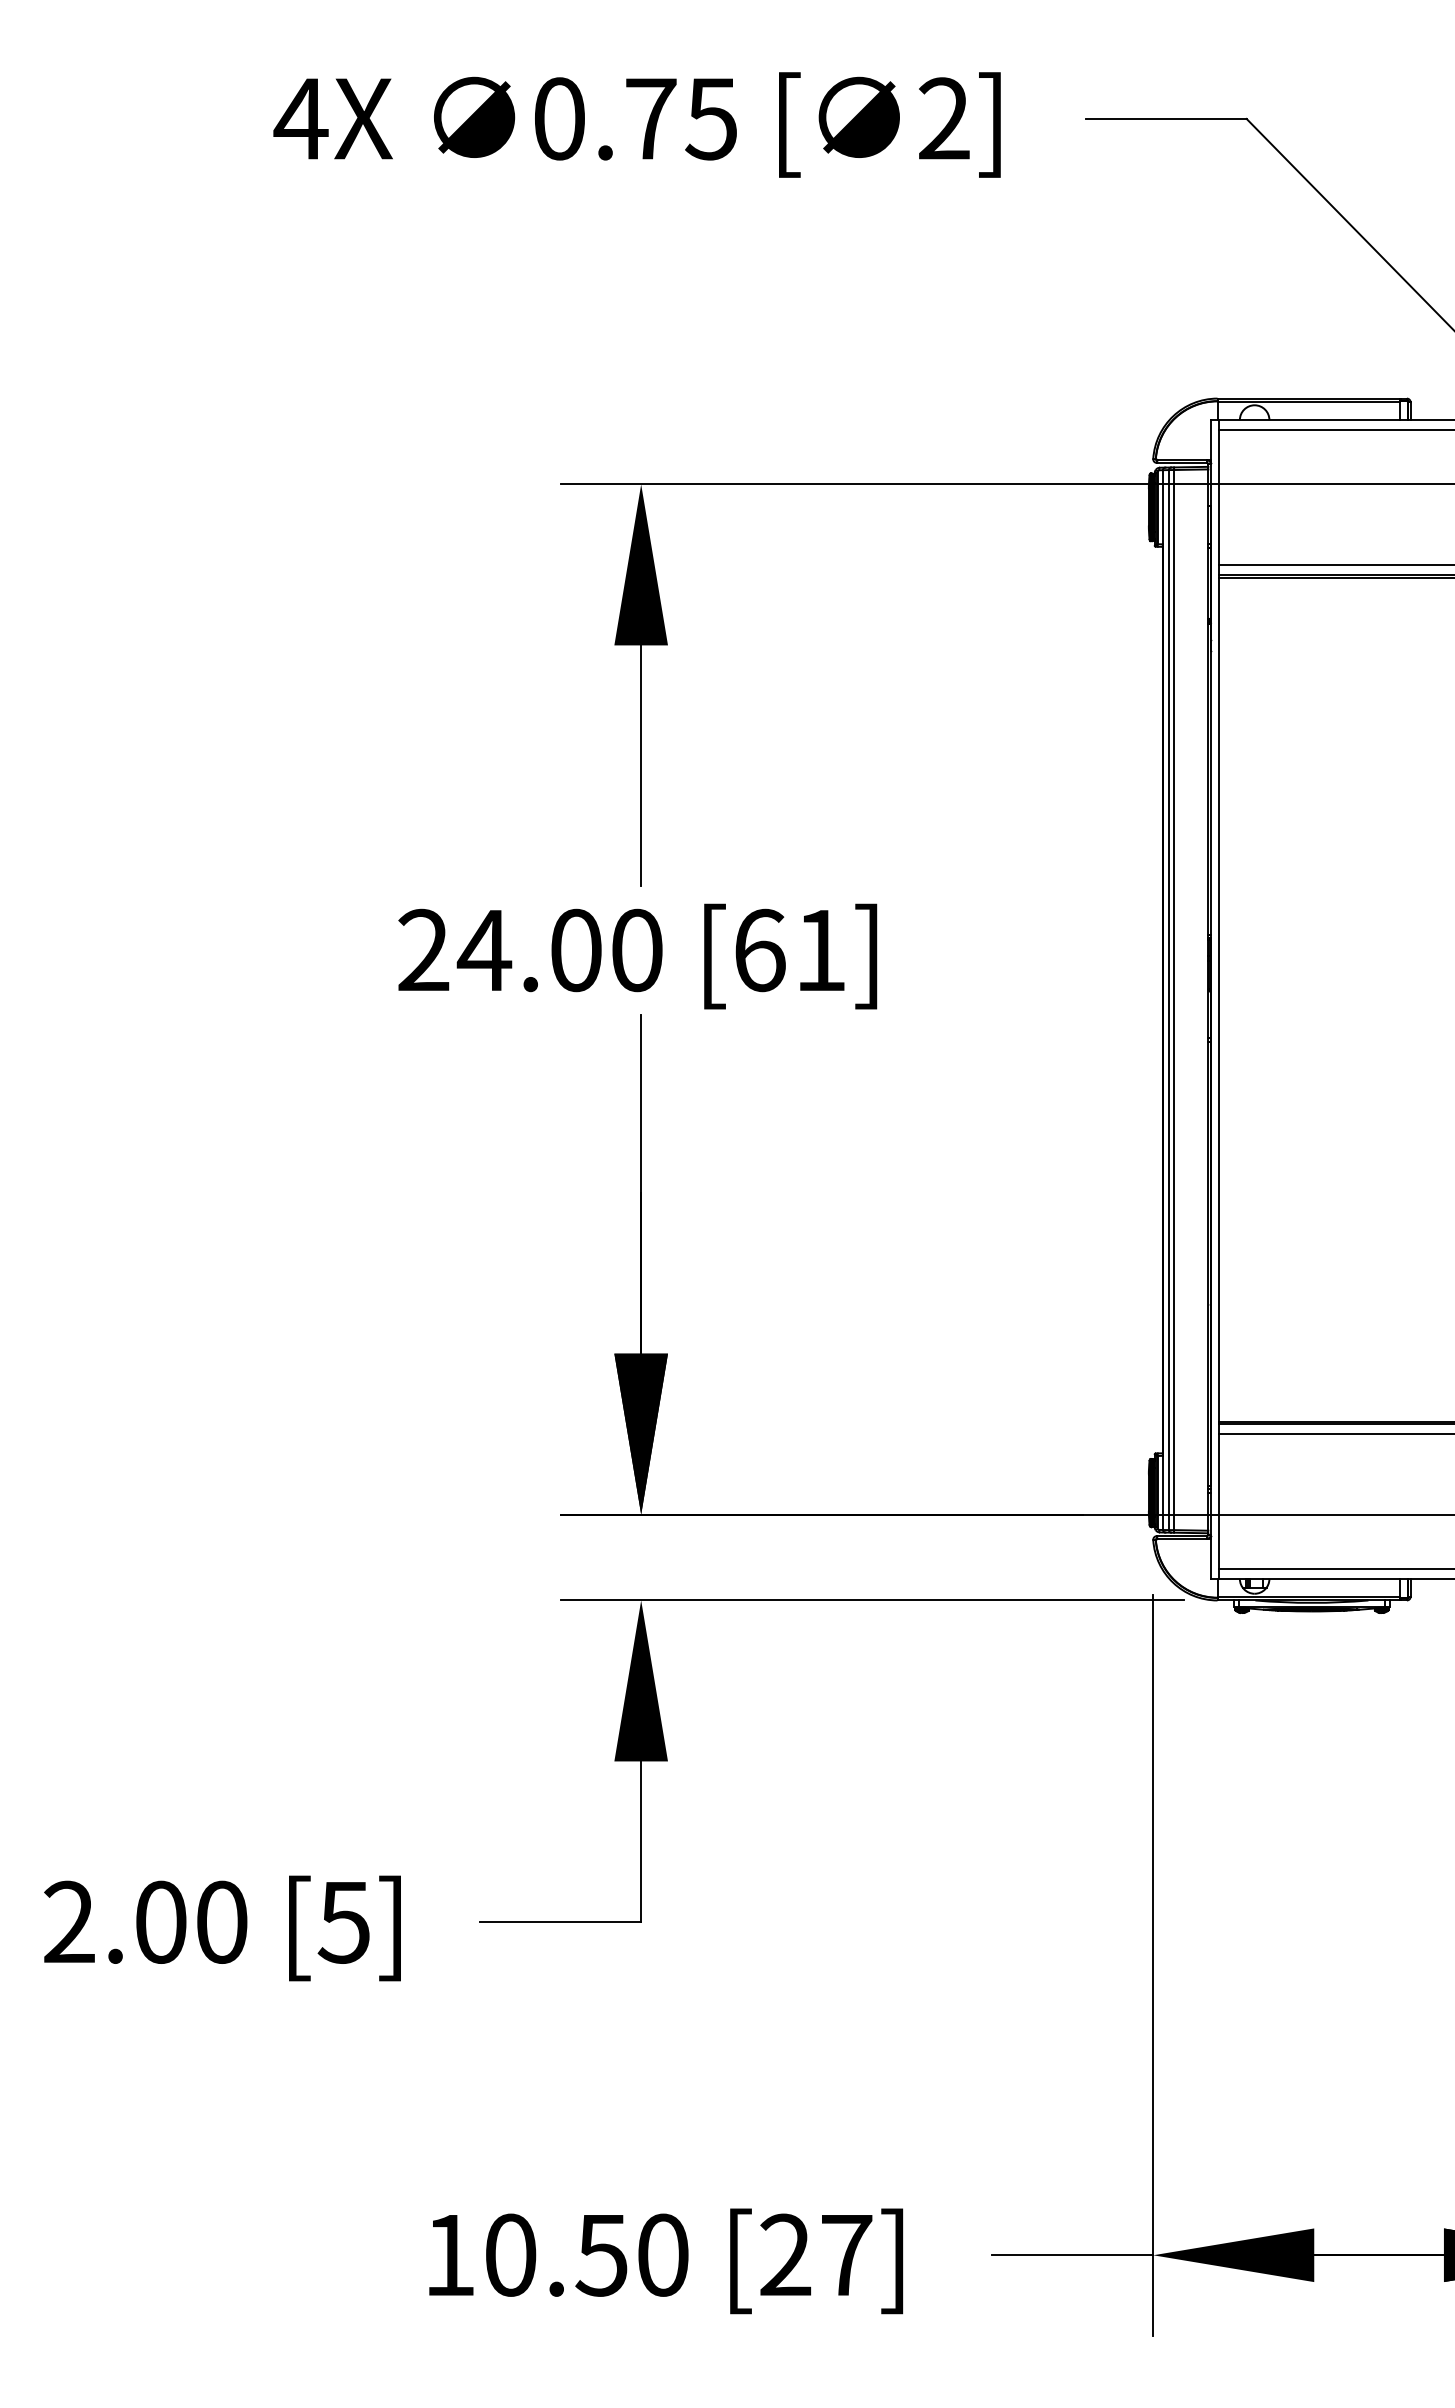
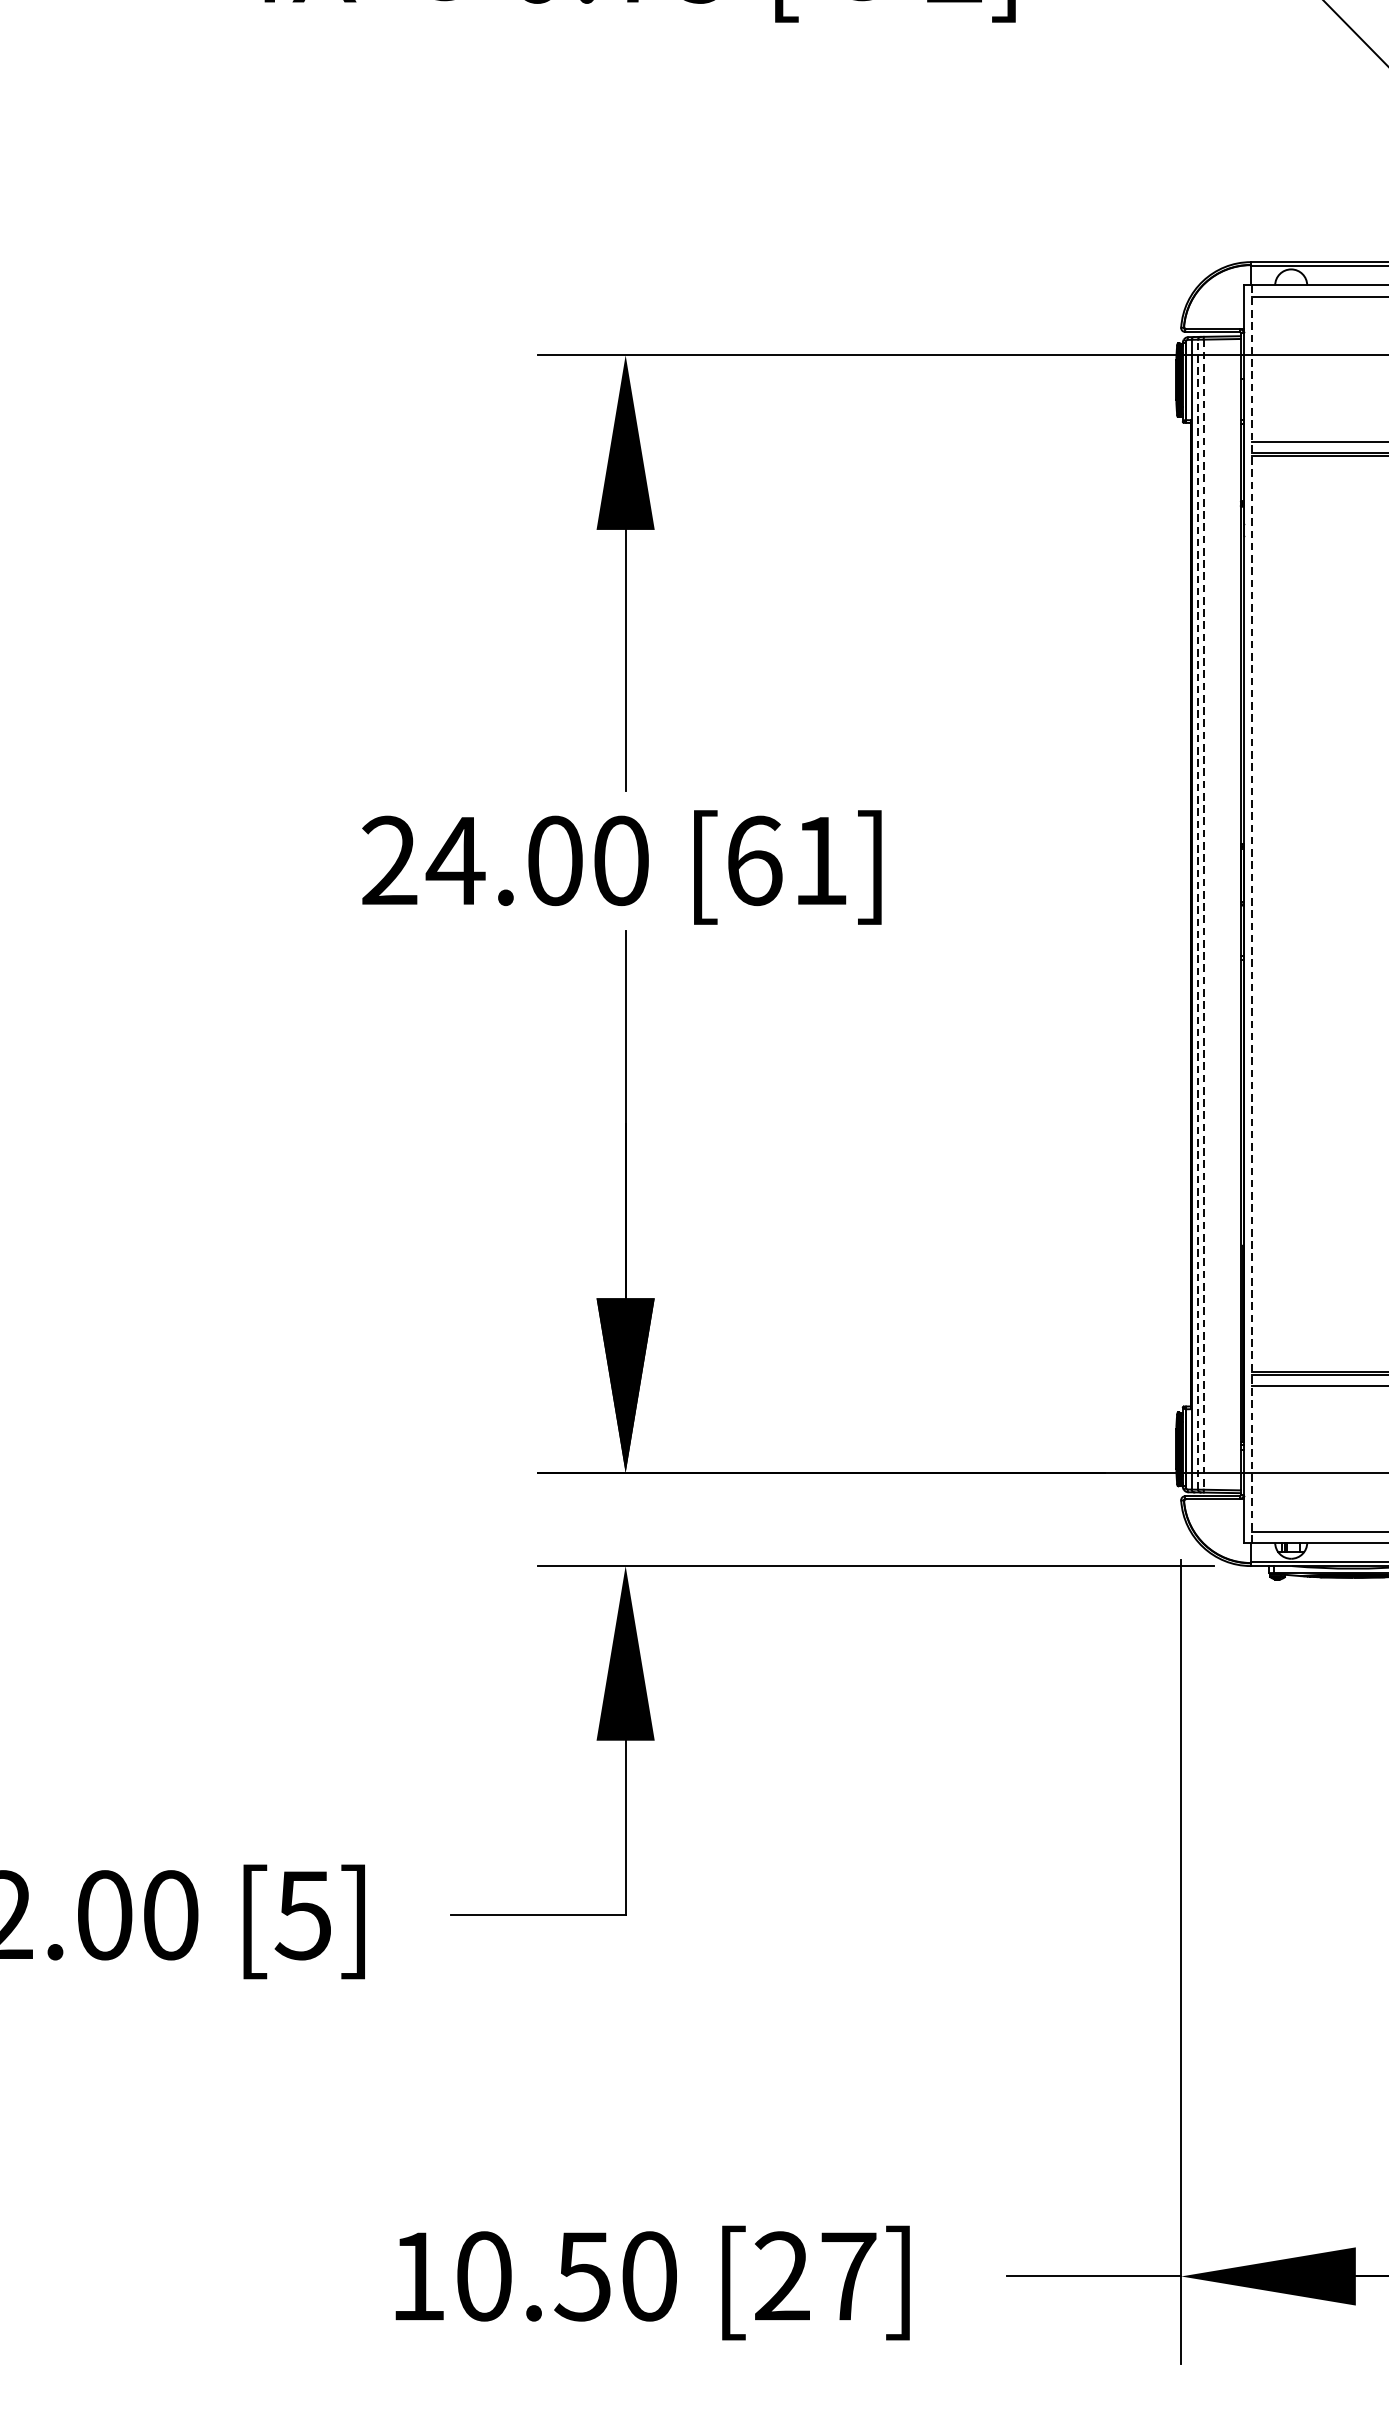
line: (1168, 999) -> (1197, 914), solid -> dashed
line: (1218, 999) -> (1251, 914), solid -> dashed
line: (1174, 1000) -> (1204, 915), solid -> dashed

